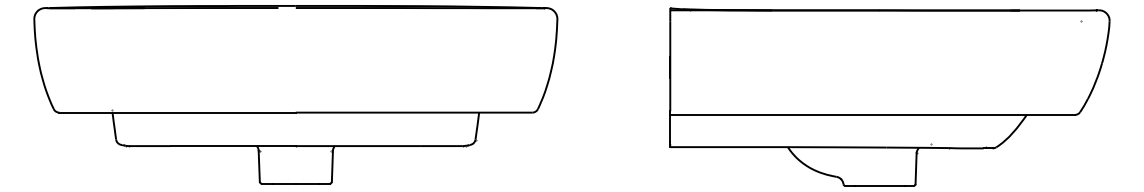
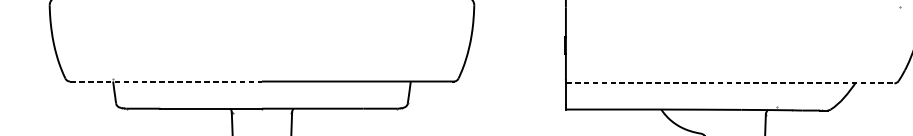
line: (178, 112) -> (166, 81), solid -> dashed
line: (873, 114) -> (730, 83), solid -> dashed

